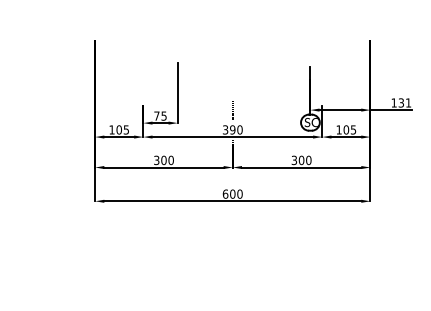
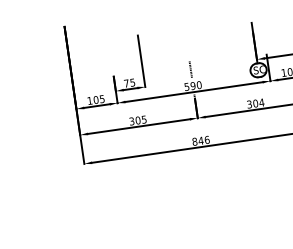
text: (225, 129) -> (186, 86), 390 -> 590
text: (170, 159) -> (143, 118), 300 -> 305
text: (308, 160) -> (261, 102), 300 -> 304
text: (232, 193) -> (200, 140), 600 -> 846

